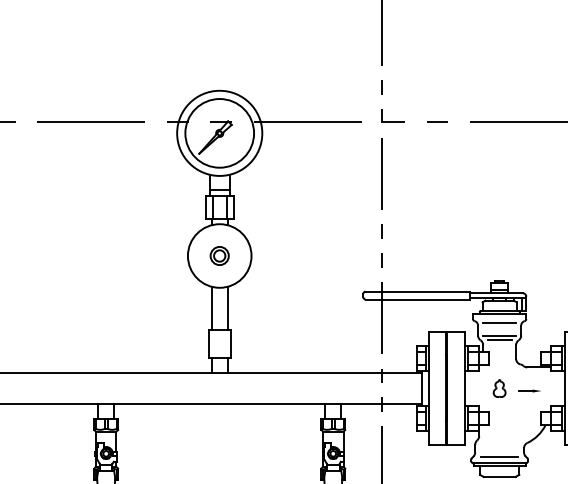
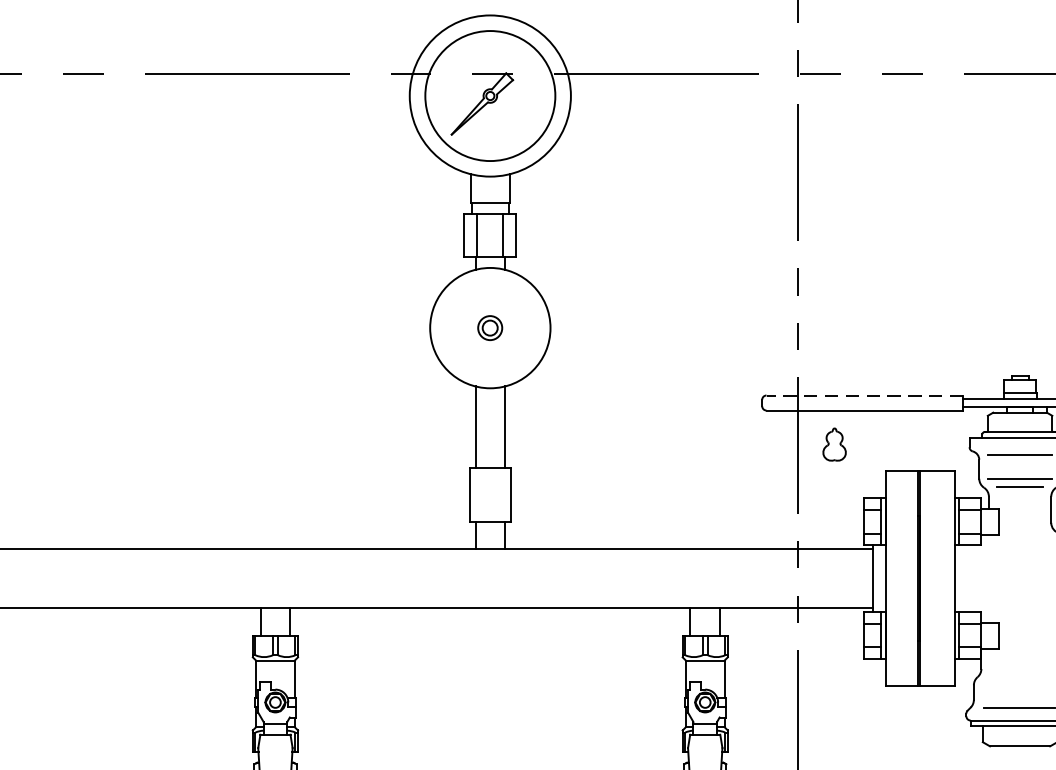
part: (219, 255) -> (489, 327), size x0.7
line: (417, 291) -> (864, 395), solid -> dashed
part: (499, 388) -> (834, 444), moved

